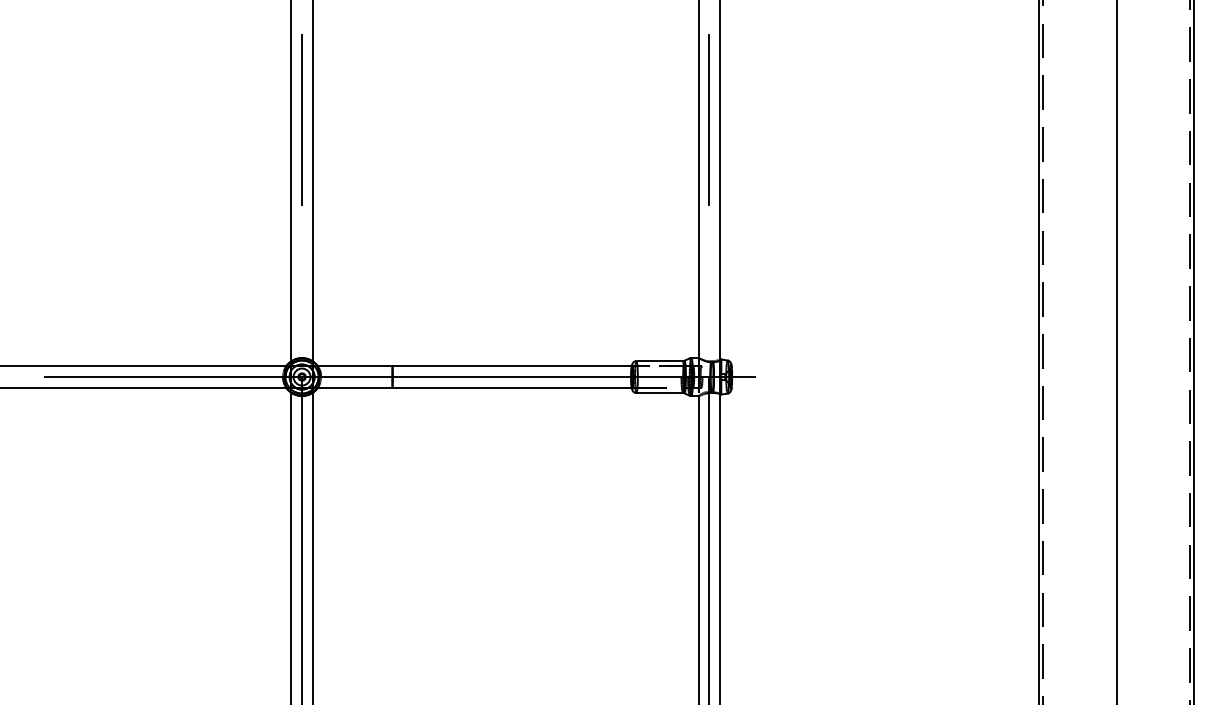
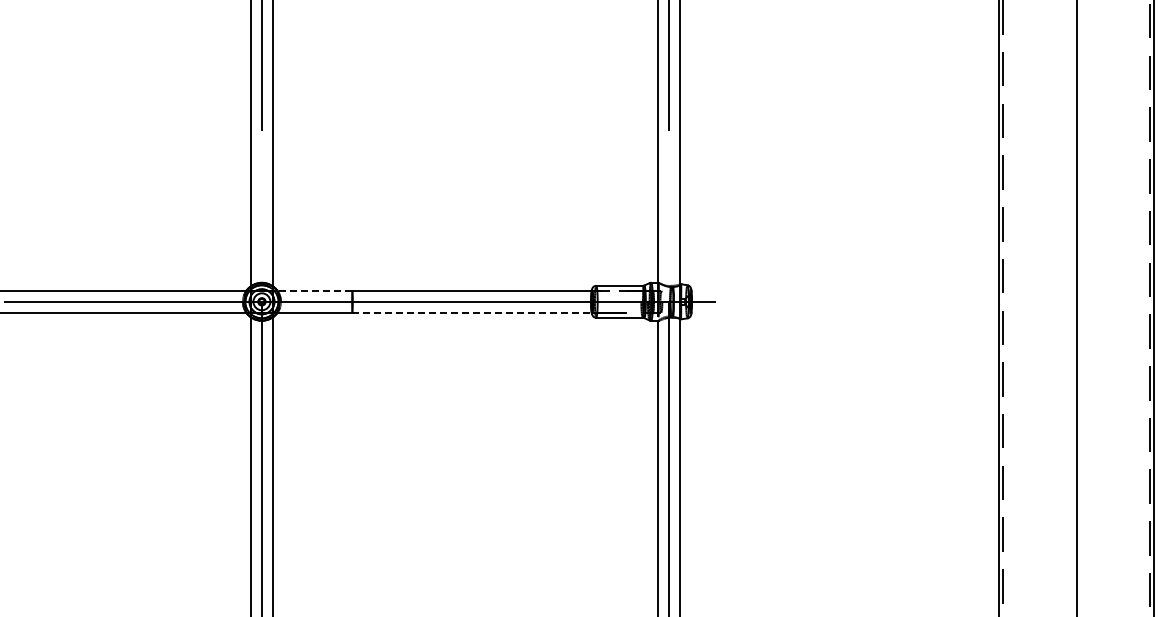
line: (354, 366) -> (314, 291), solid -> dashed
line: (513, 387) -> (473, 312), solid -> dashed

